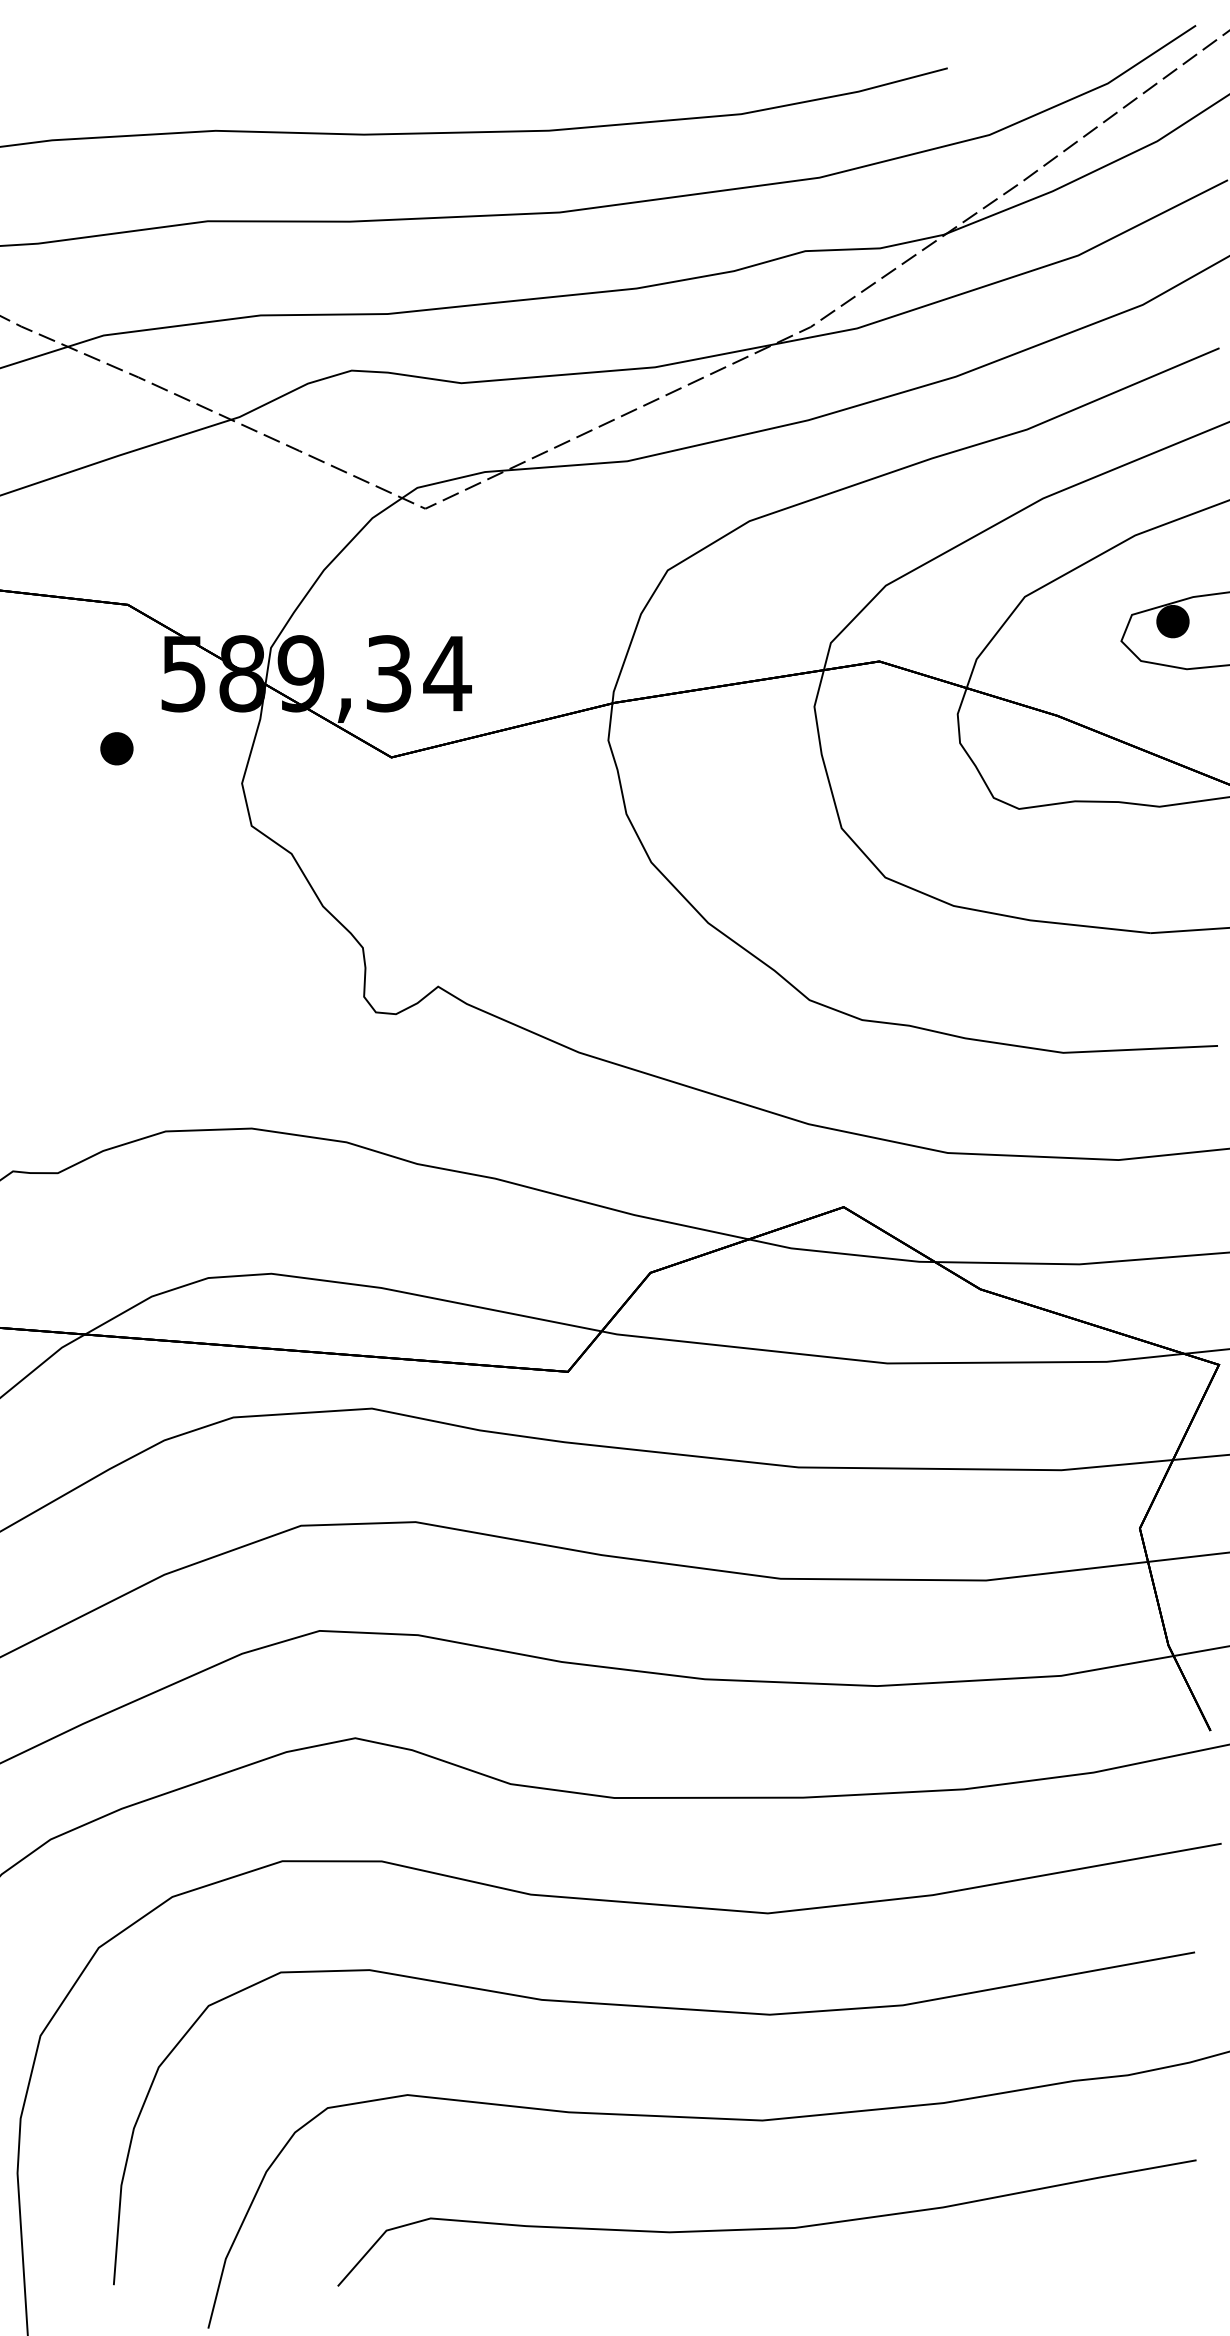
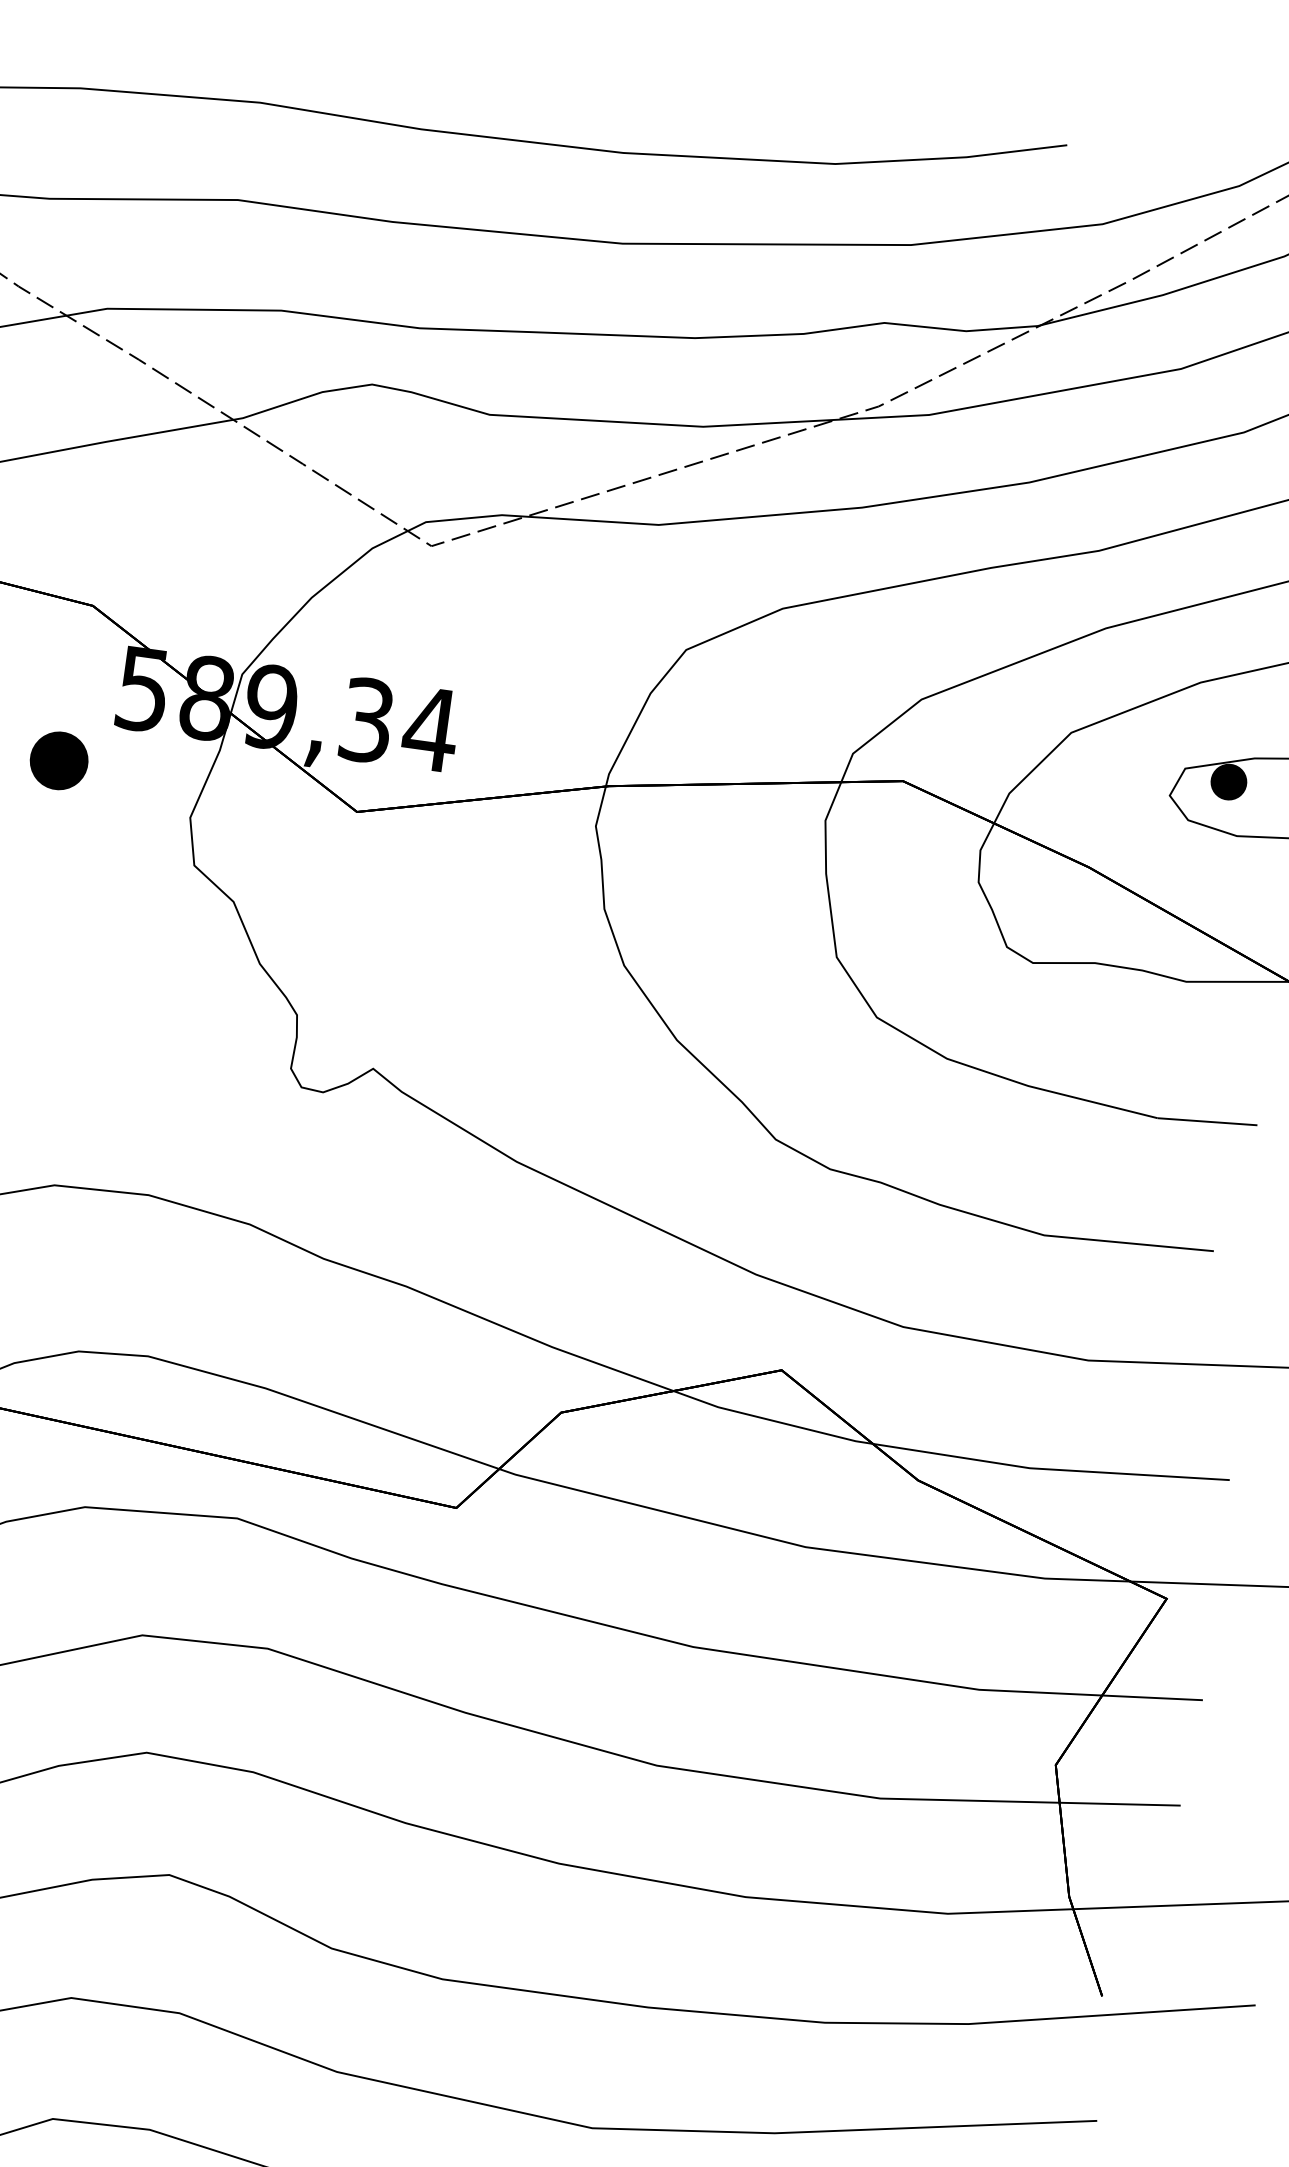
part: (116, 748) -> (58, 760), size x1.6

